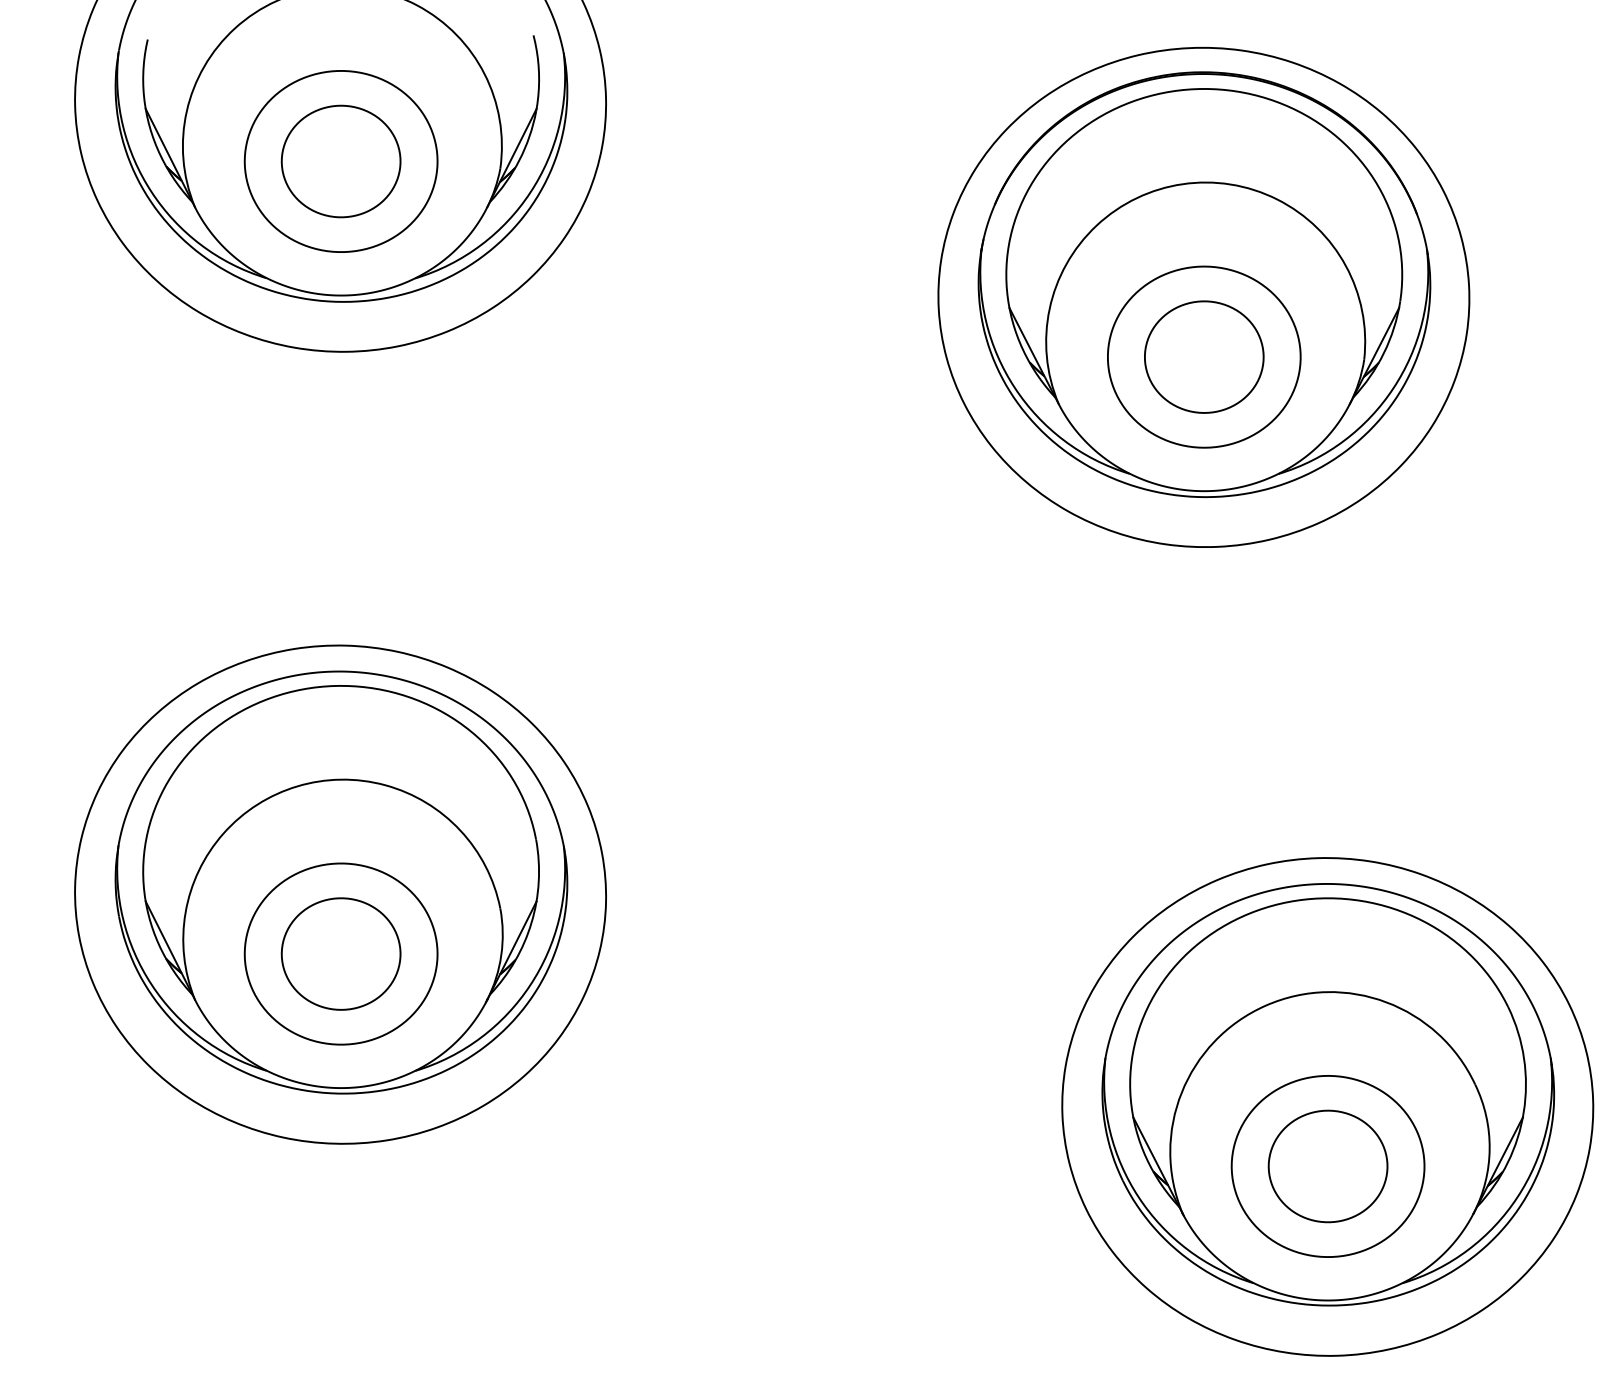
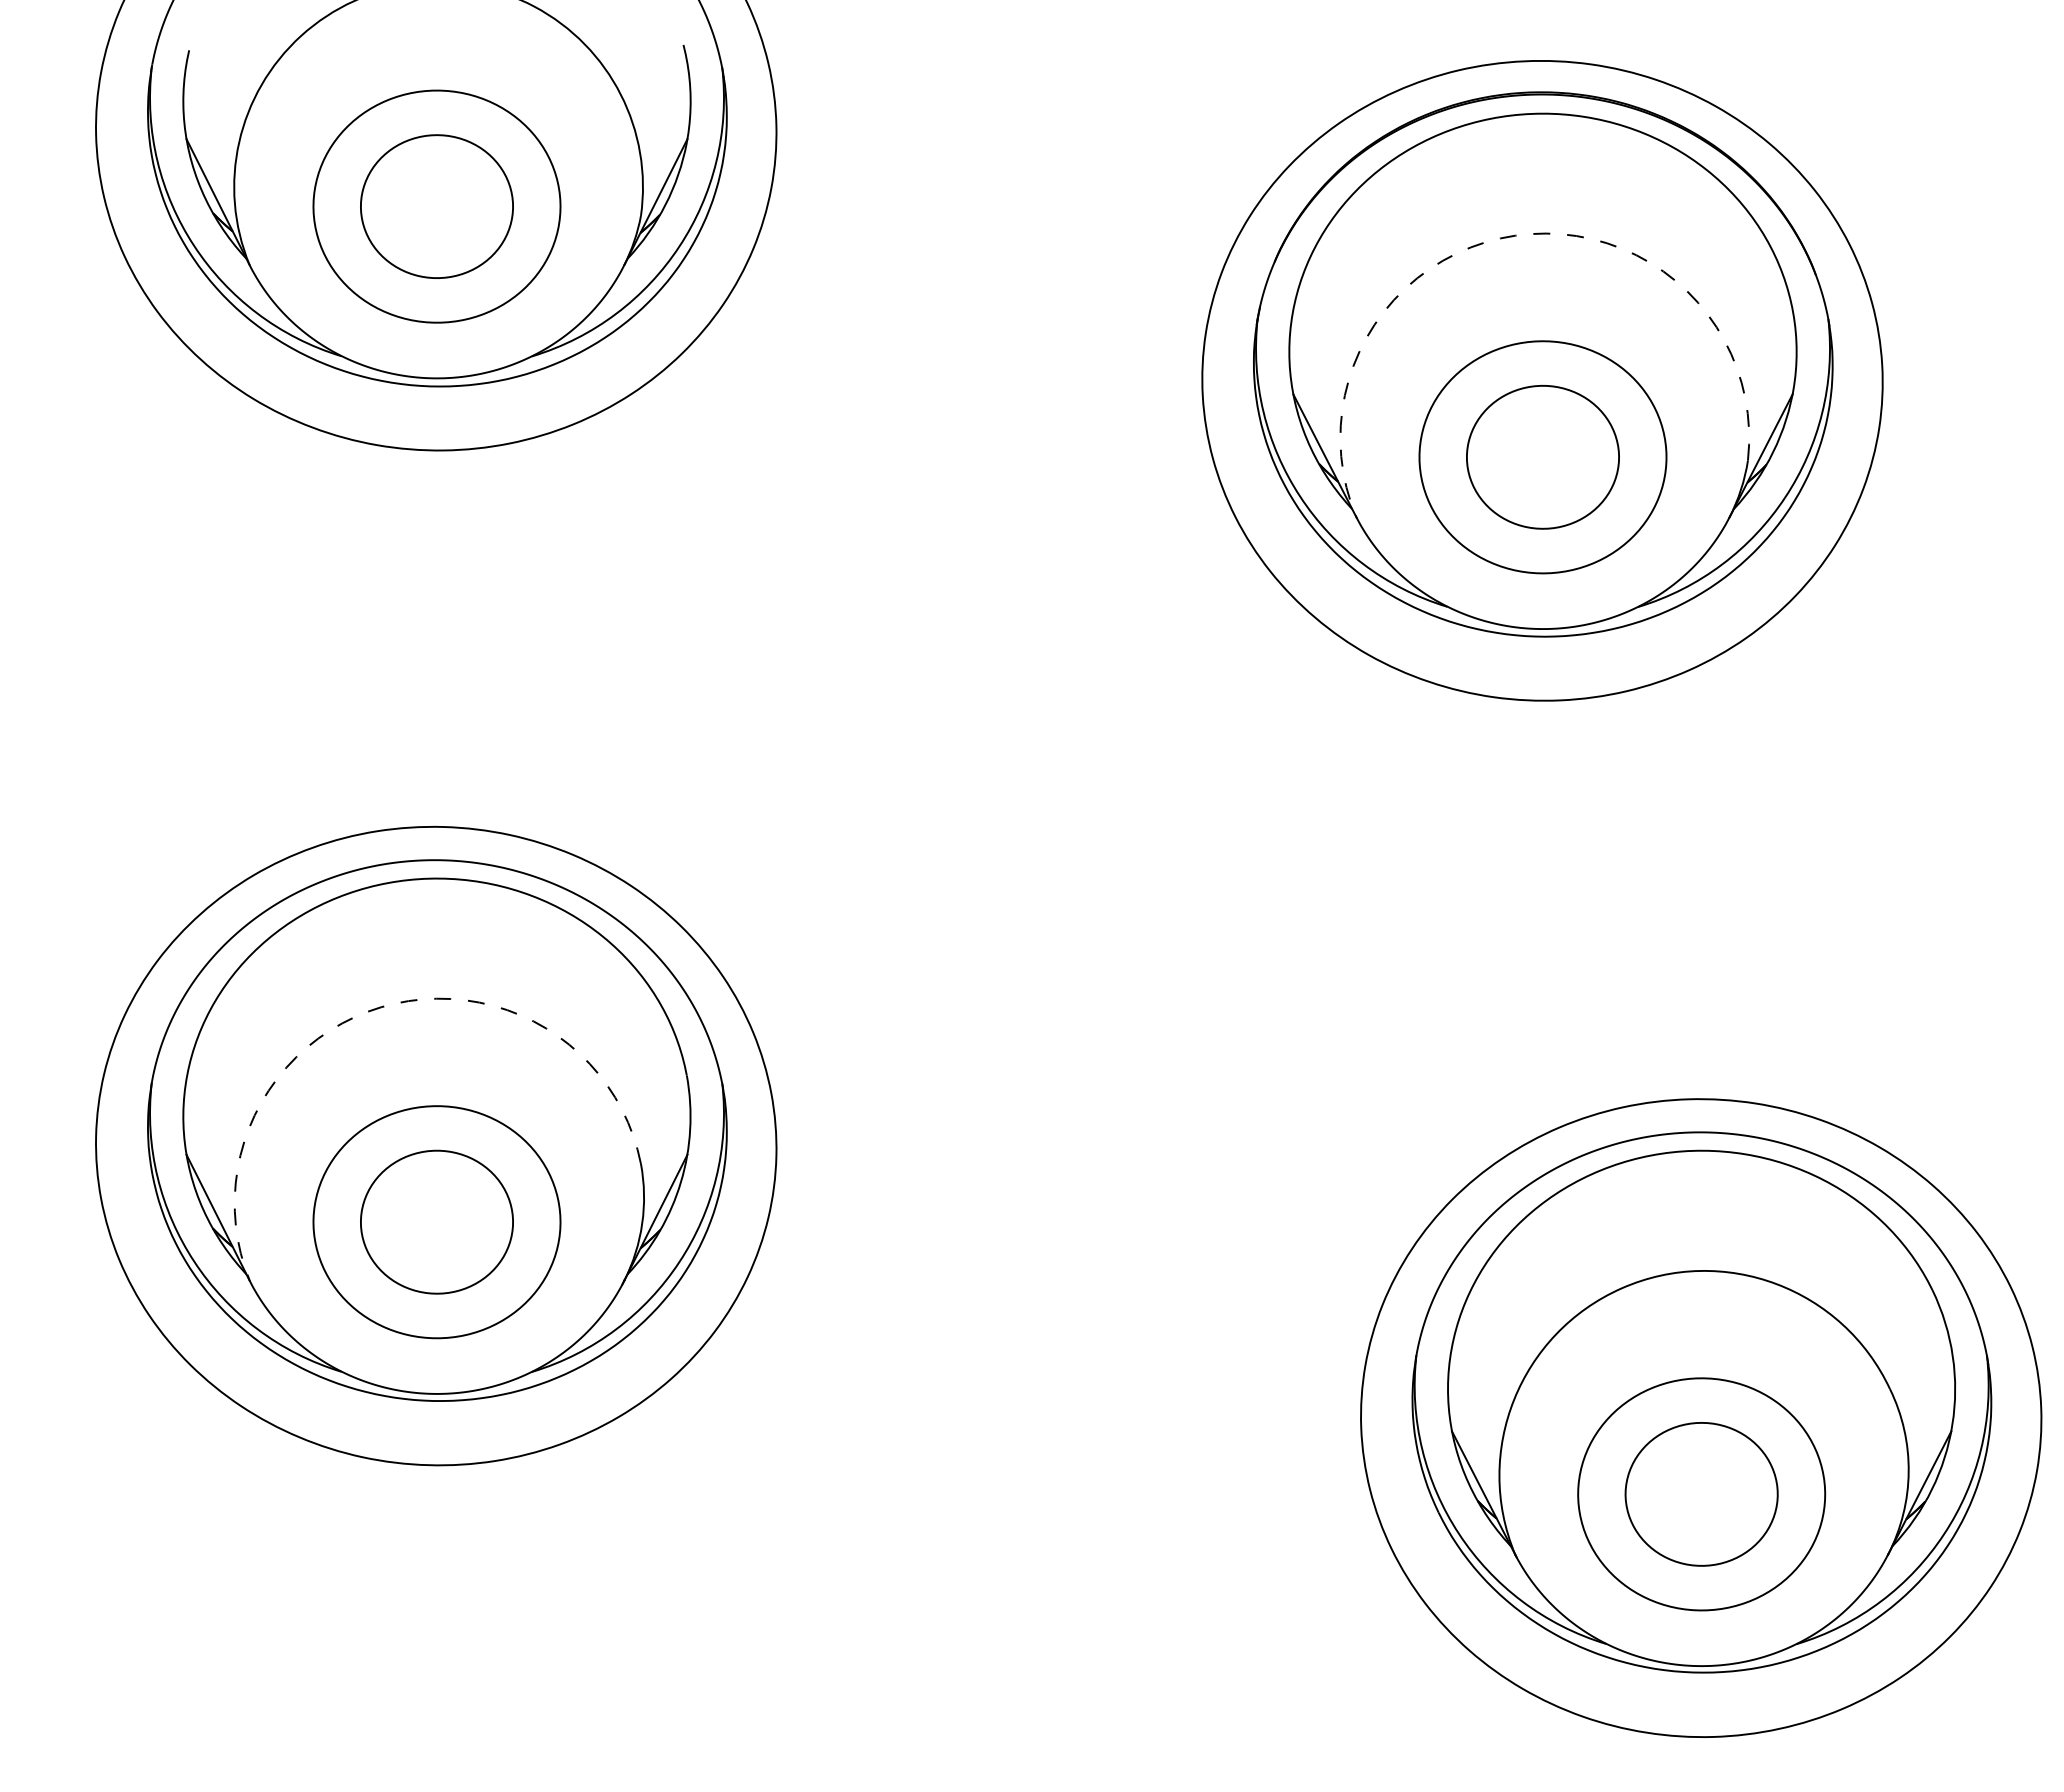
arc: (1182, 184) -> (1515, 235), solid -> dashed
arc: (297, 786) -> (381, 1007), solid -> dashed

